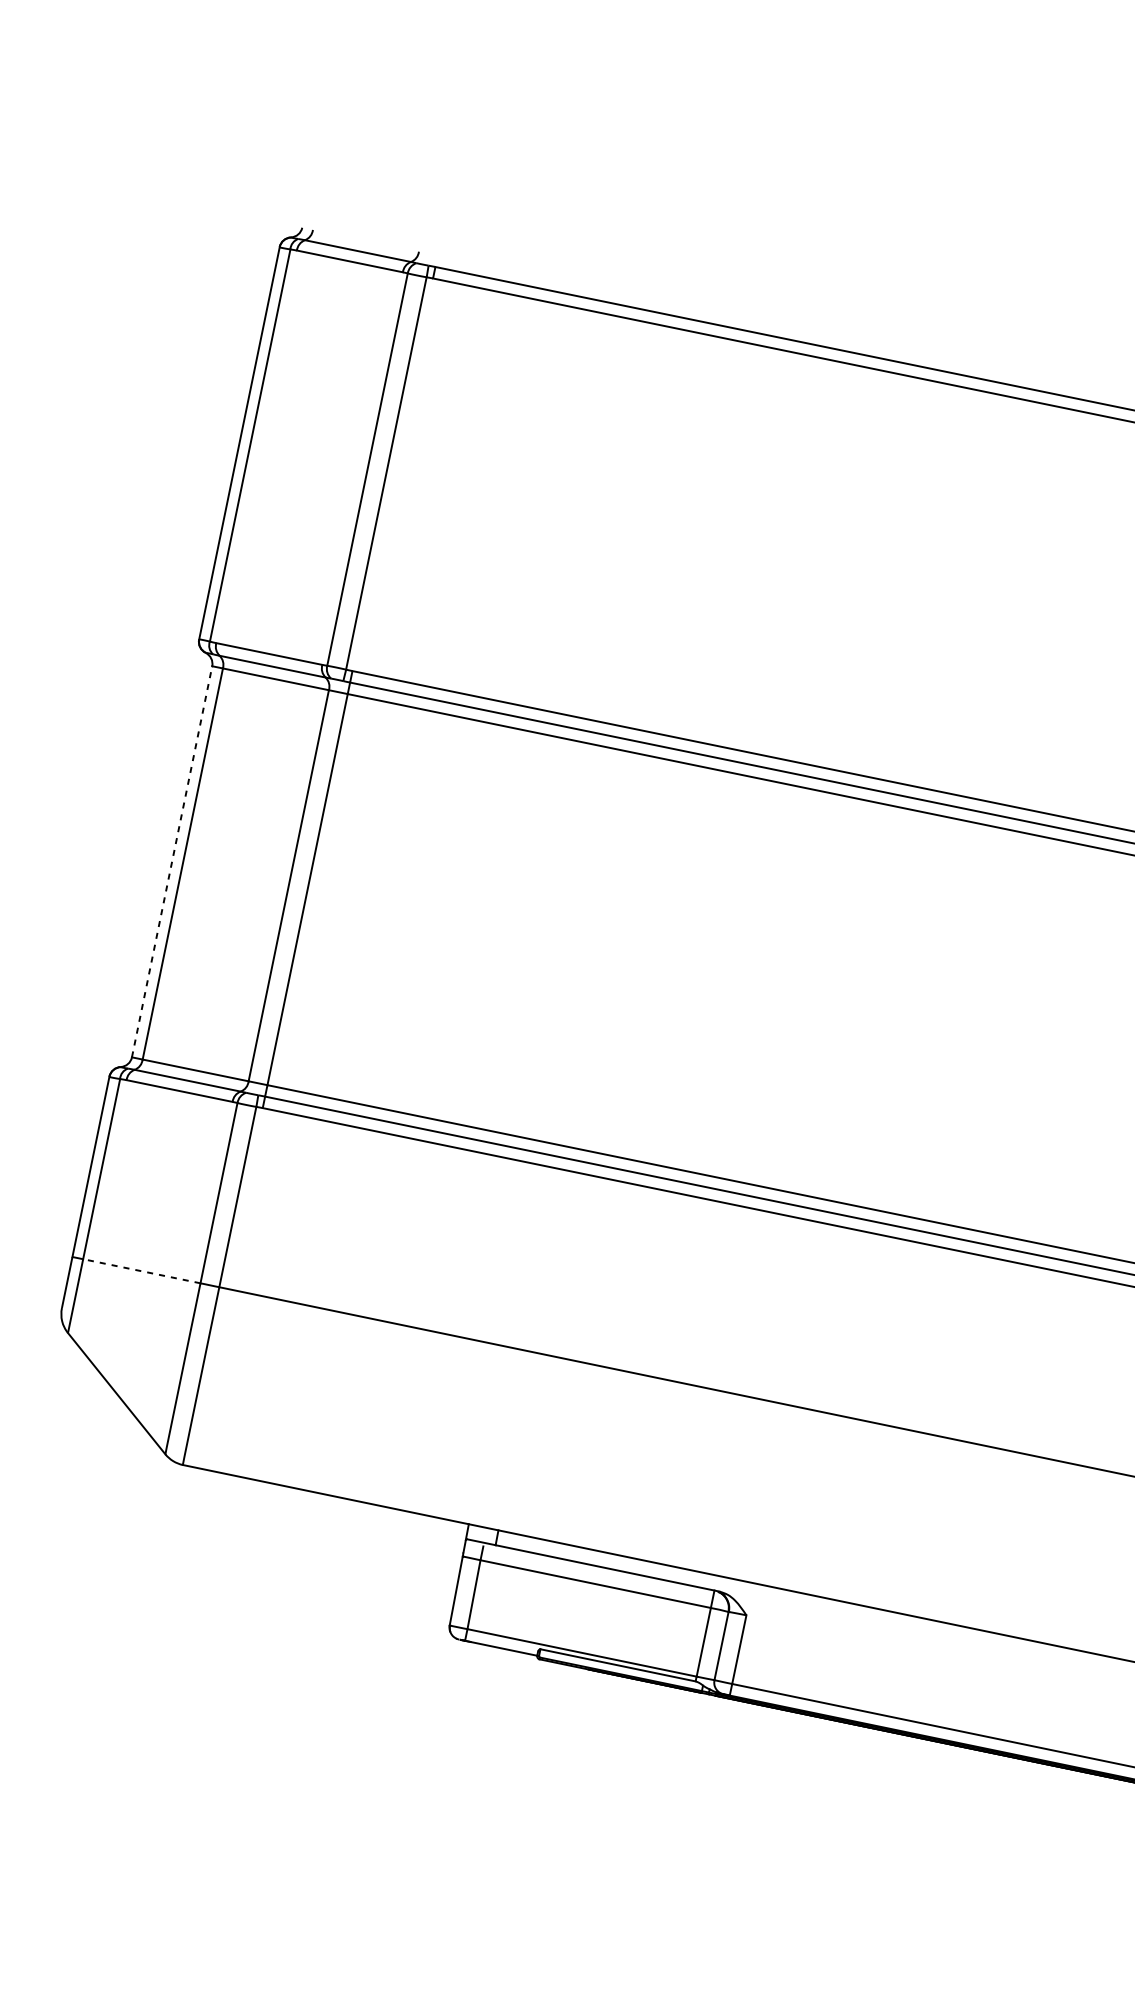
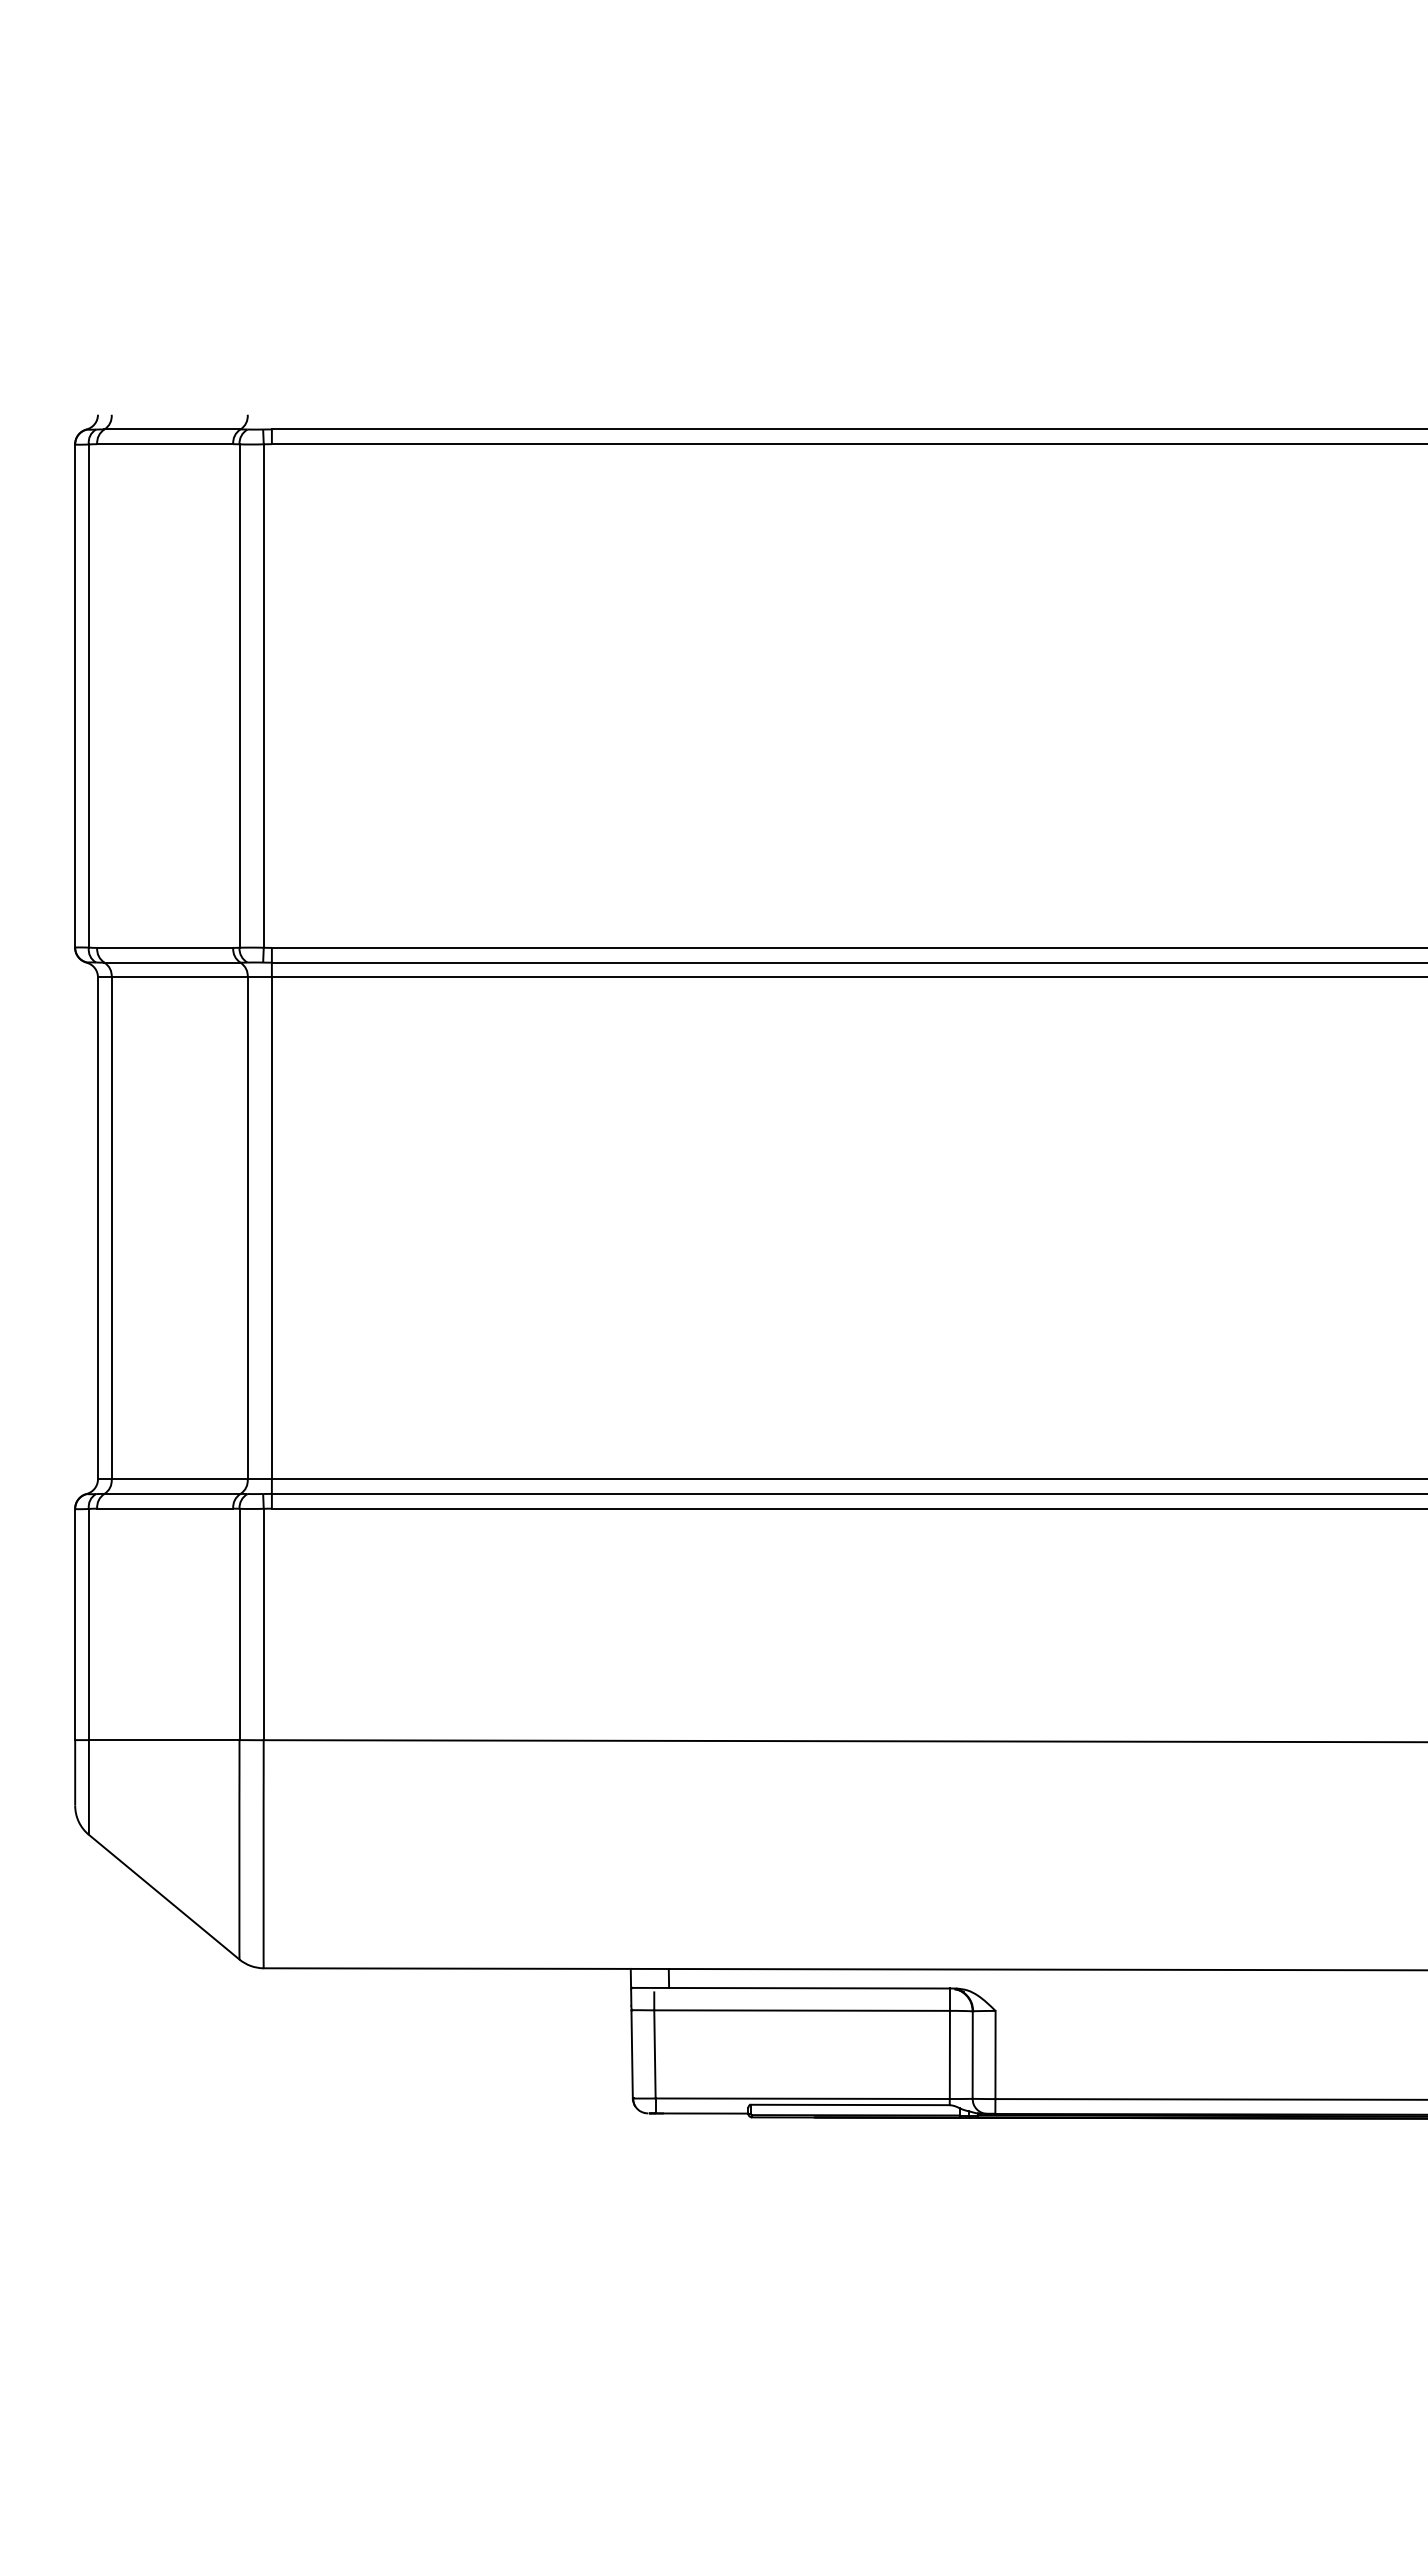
line: (172, 862) -> (98, 1228), dashed -> solid
line: (141, 1271) -> (163, 1740), dashed -> solid

